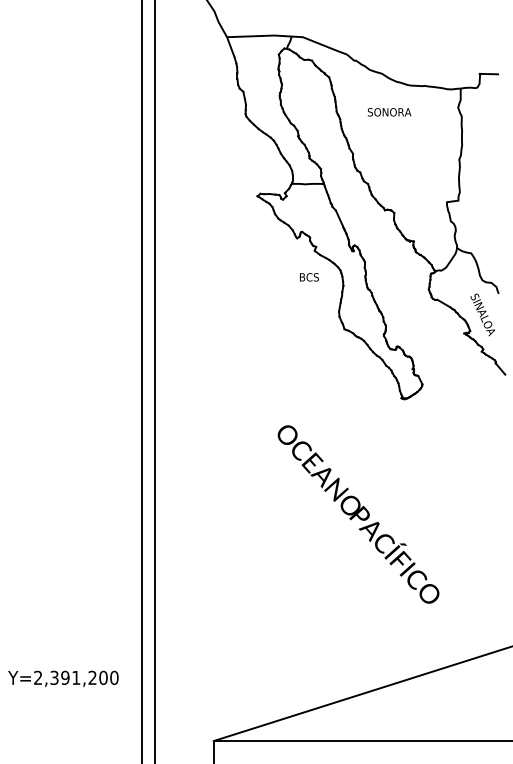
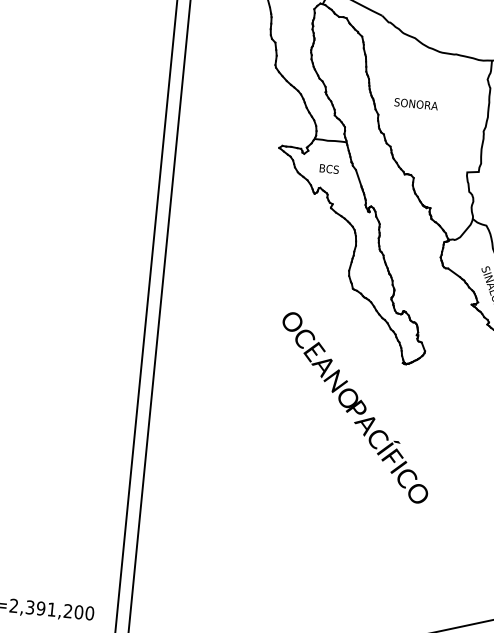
text: (389, 112) -> (416, 104), moved
text: (309, 277) -> (329, 169), moved
text: (358, 514) -> (355, 407), moved

